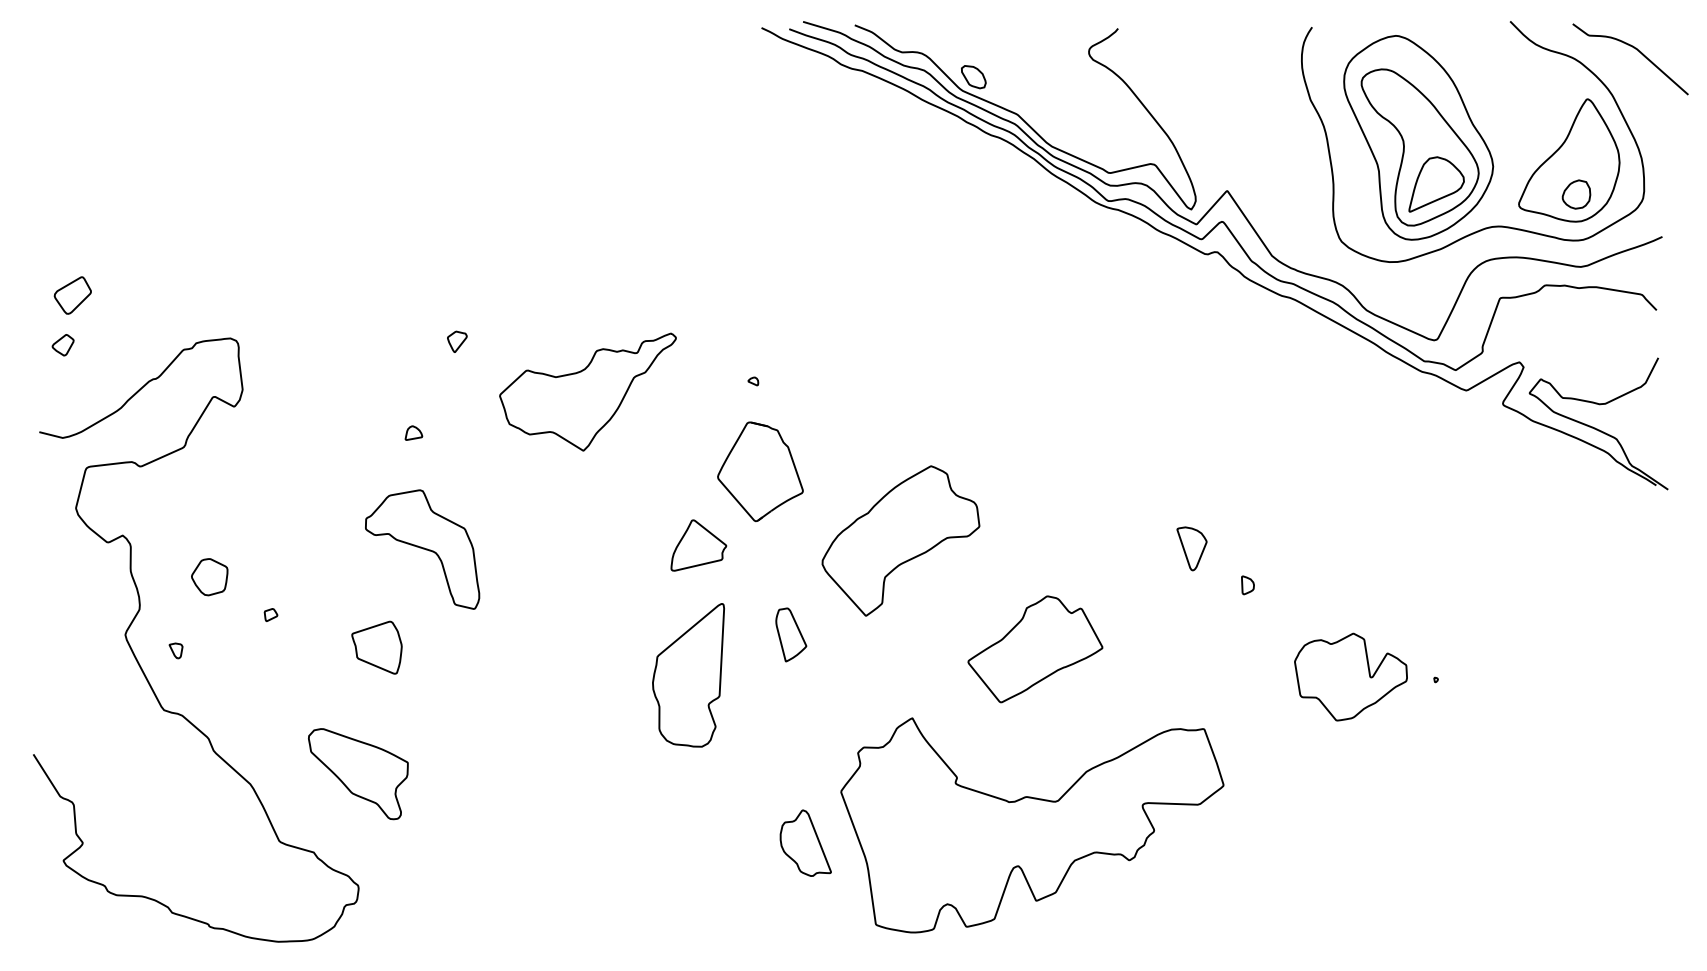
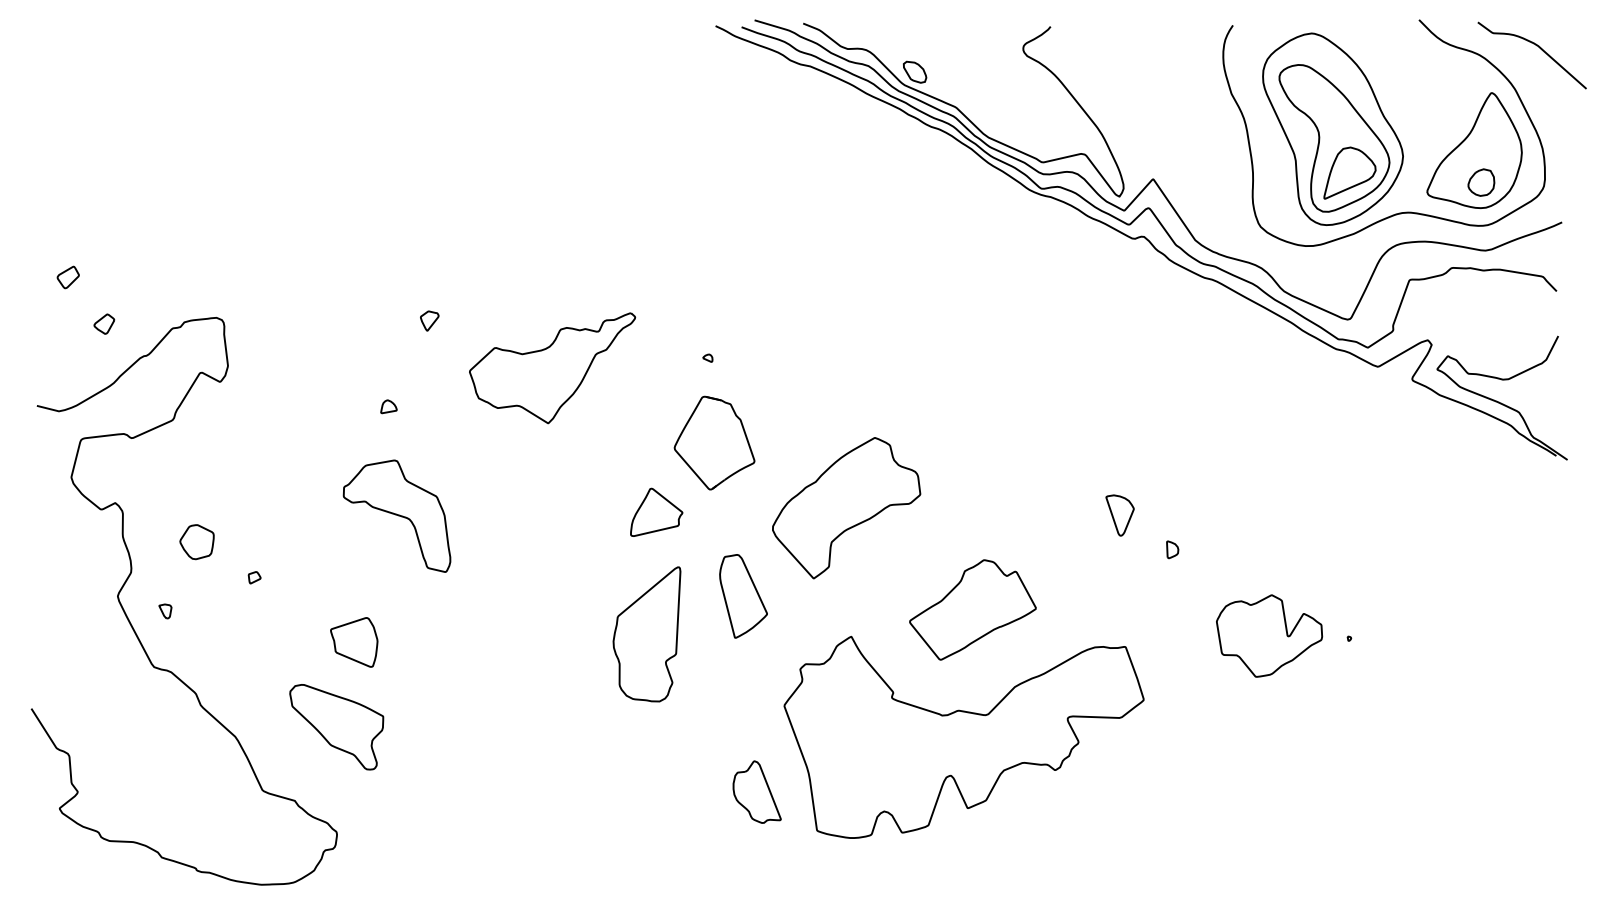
part: (71, 295) -> (67, 277), size x0.62
part: (63, 344) -> (104, 323), moved
part: (791, 635) -> (743, 596), size x1.67
part: (377, 647) -> (354, 642), moved
part: (1031, 824) -> (963, 736), moved

